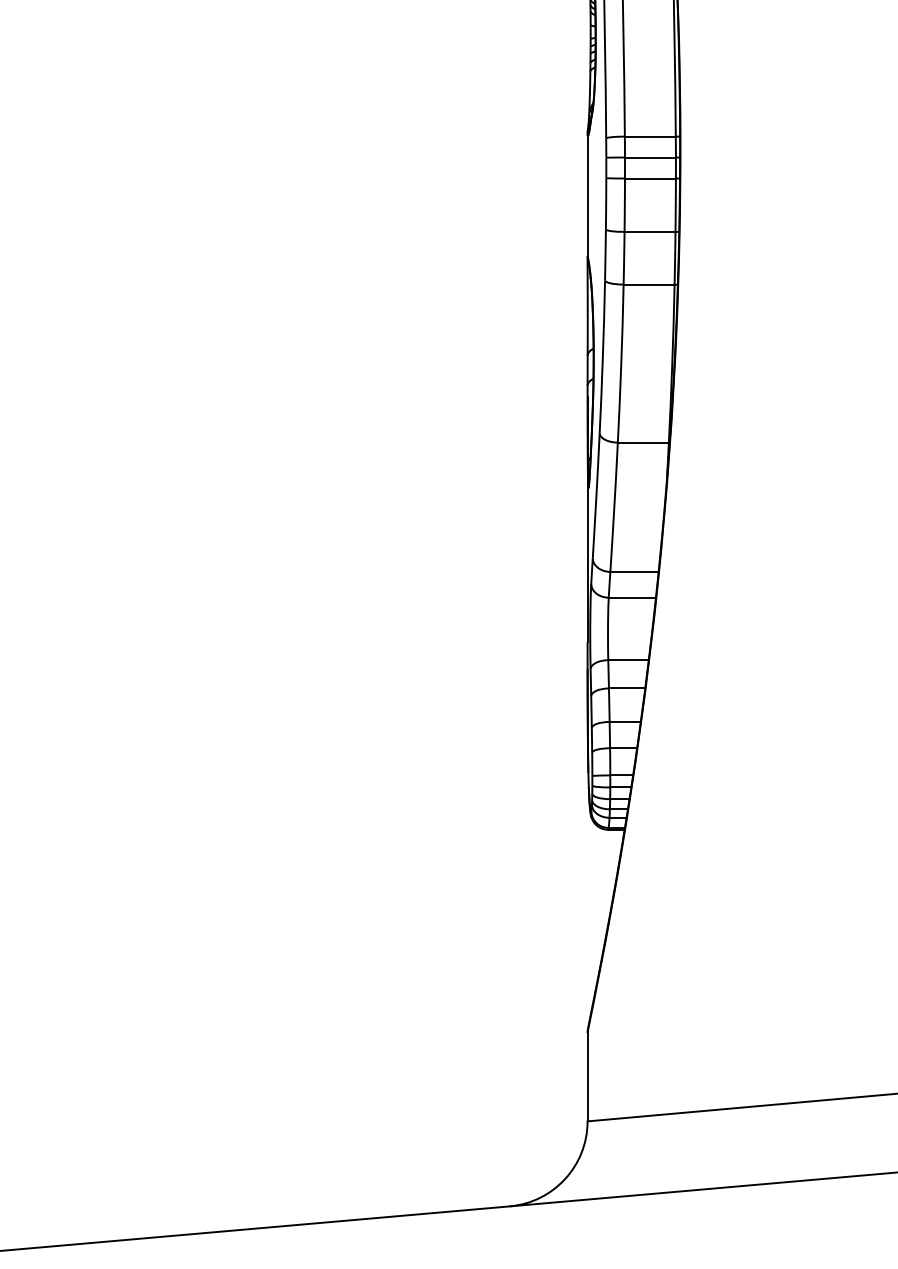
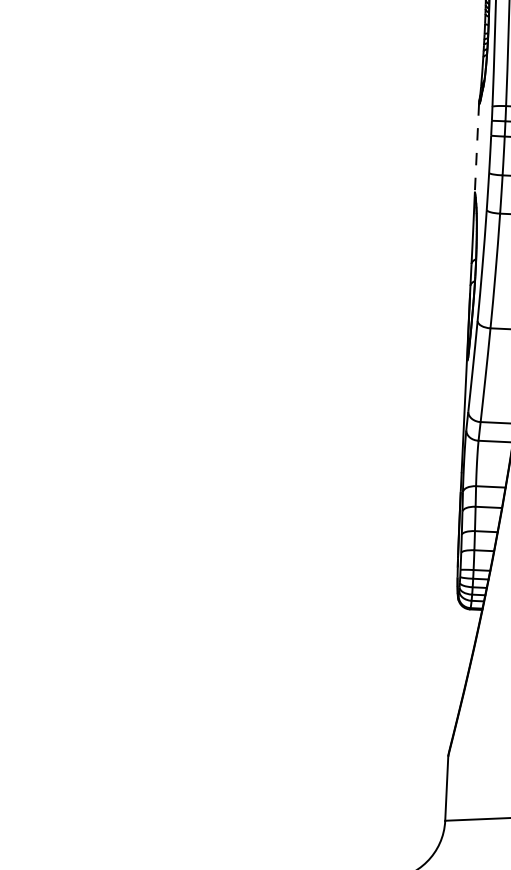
line: (587, 198) -> (476, 149), solid -> dashed

